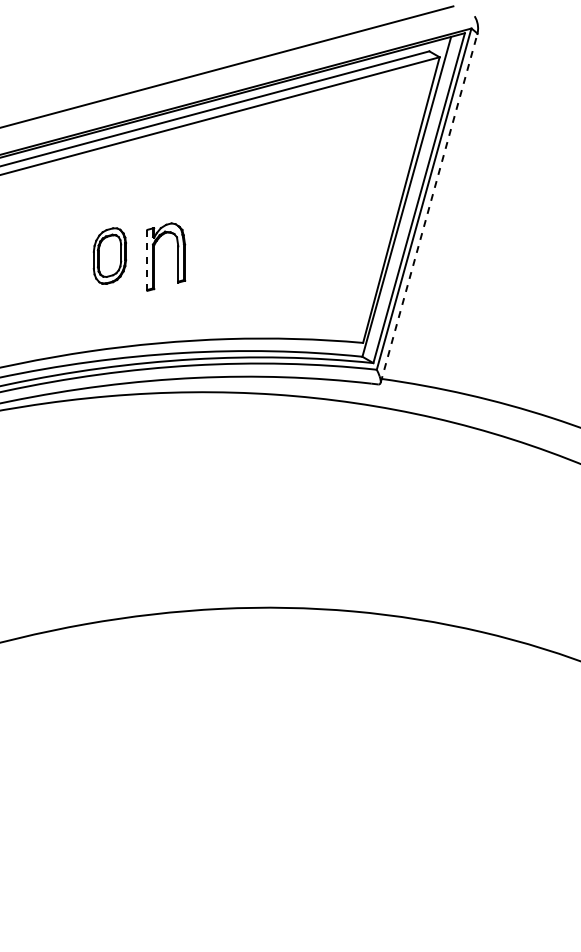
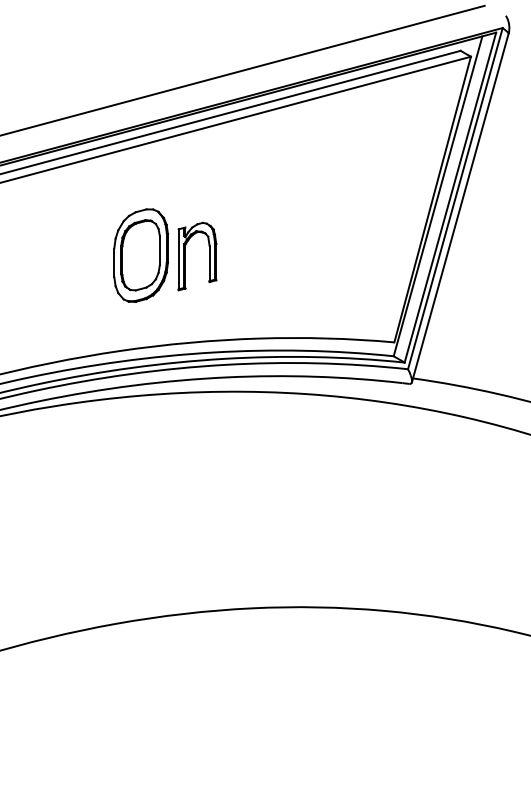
line: (429, 207) -> (460, 206), dashed -> solid
part: (109, 255) -> (140, 254), size x1.67
line: (147, 259) -> (178, 258), dashed -> solid

